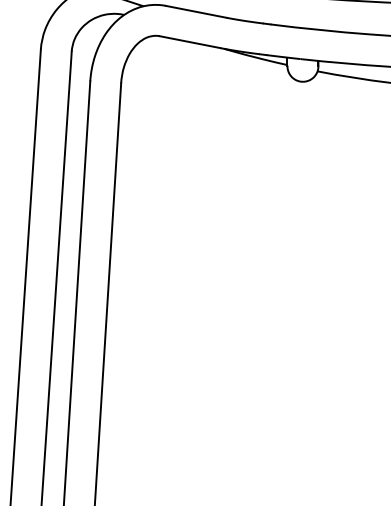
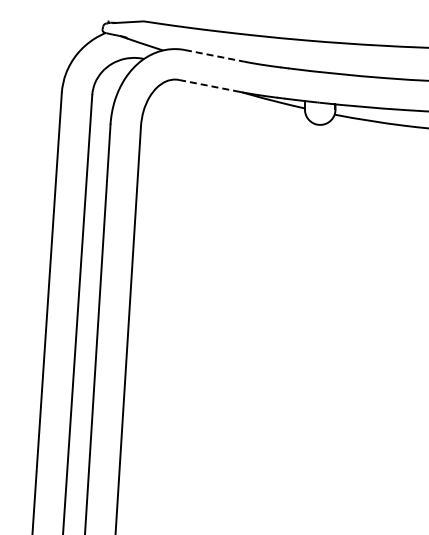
line: (196, 12) -> (215, 56), solid -> dashed
line: (190, 41) -> (209, 85), solid -> dashed

